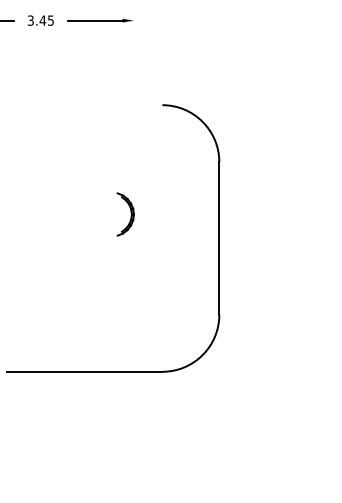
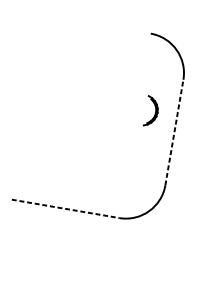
part: (125, 214) -> (151, 111), moved
line: (219, 238) -> (174, 132), solid -> dashed
line: (84, 371) -> (65, 208), solid -> dashed

